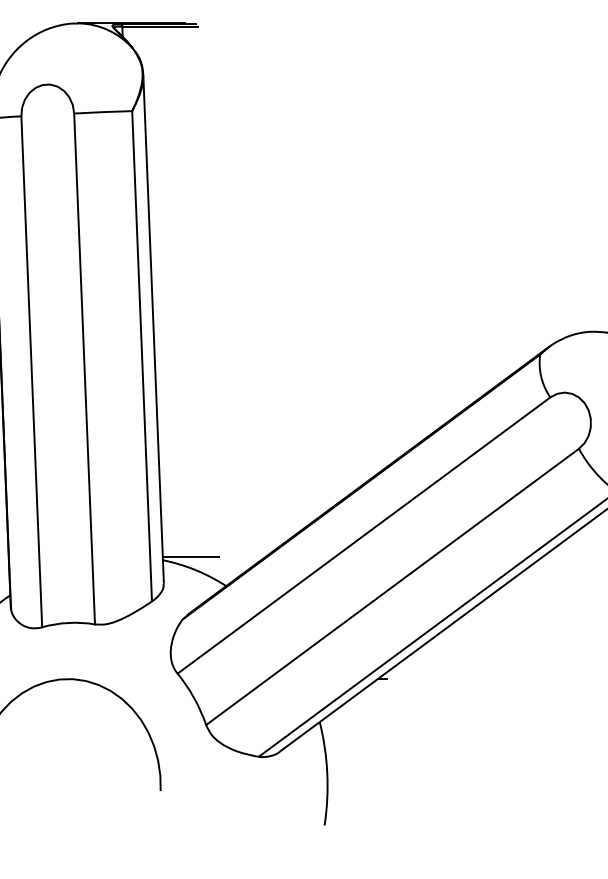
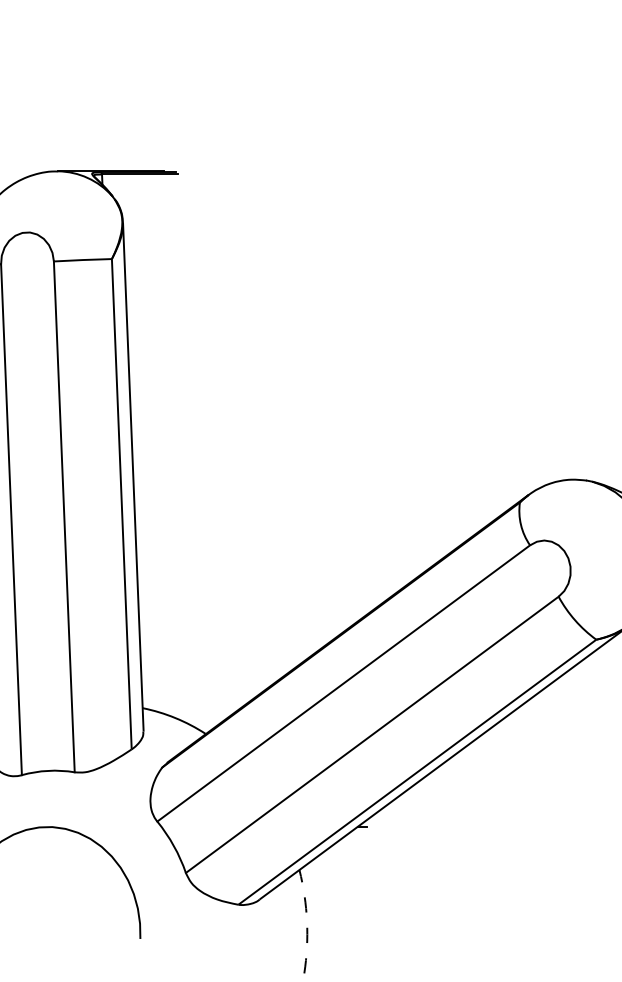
line: (190, 556) -> (170, 704), removed
arc: (327, 773) -> (307, 921), solid -> dashed

